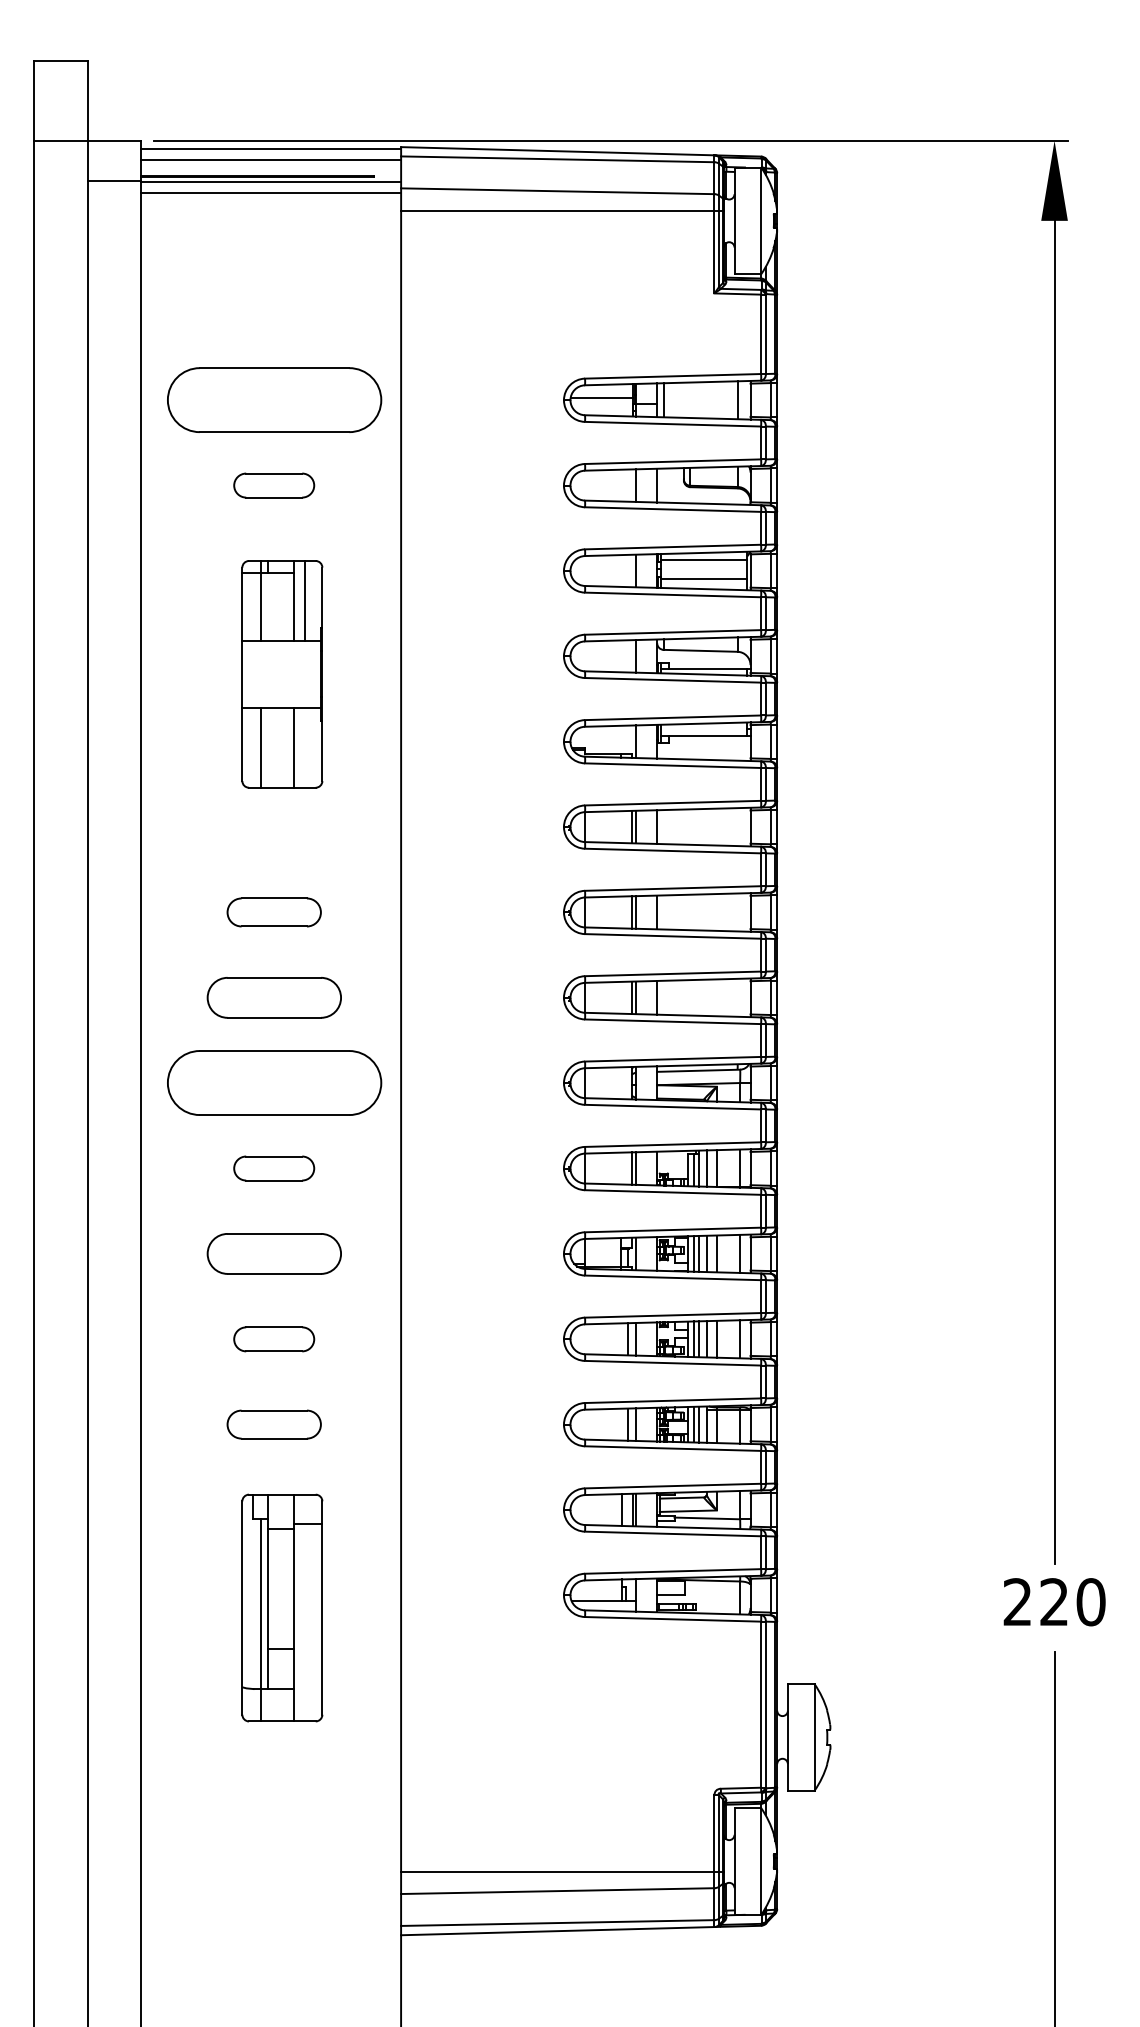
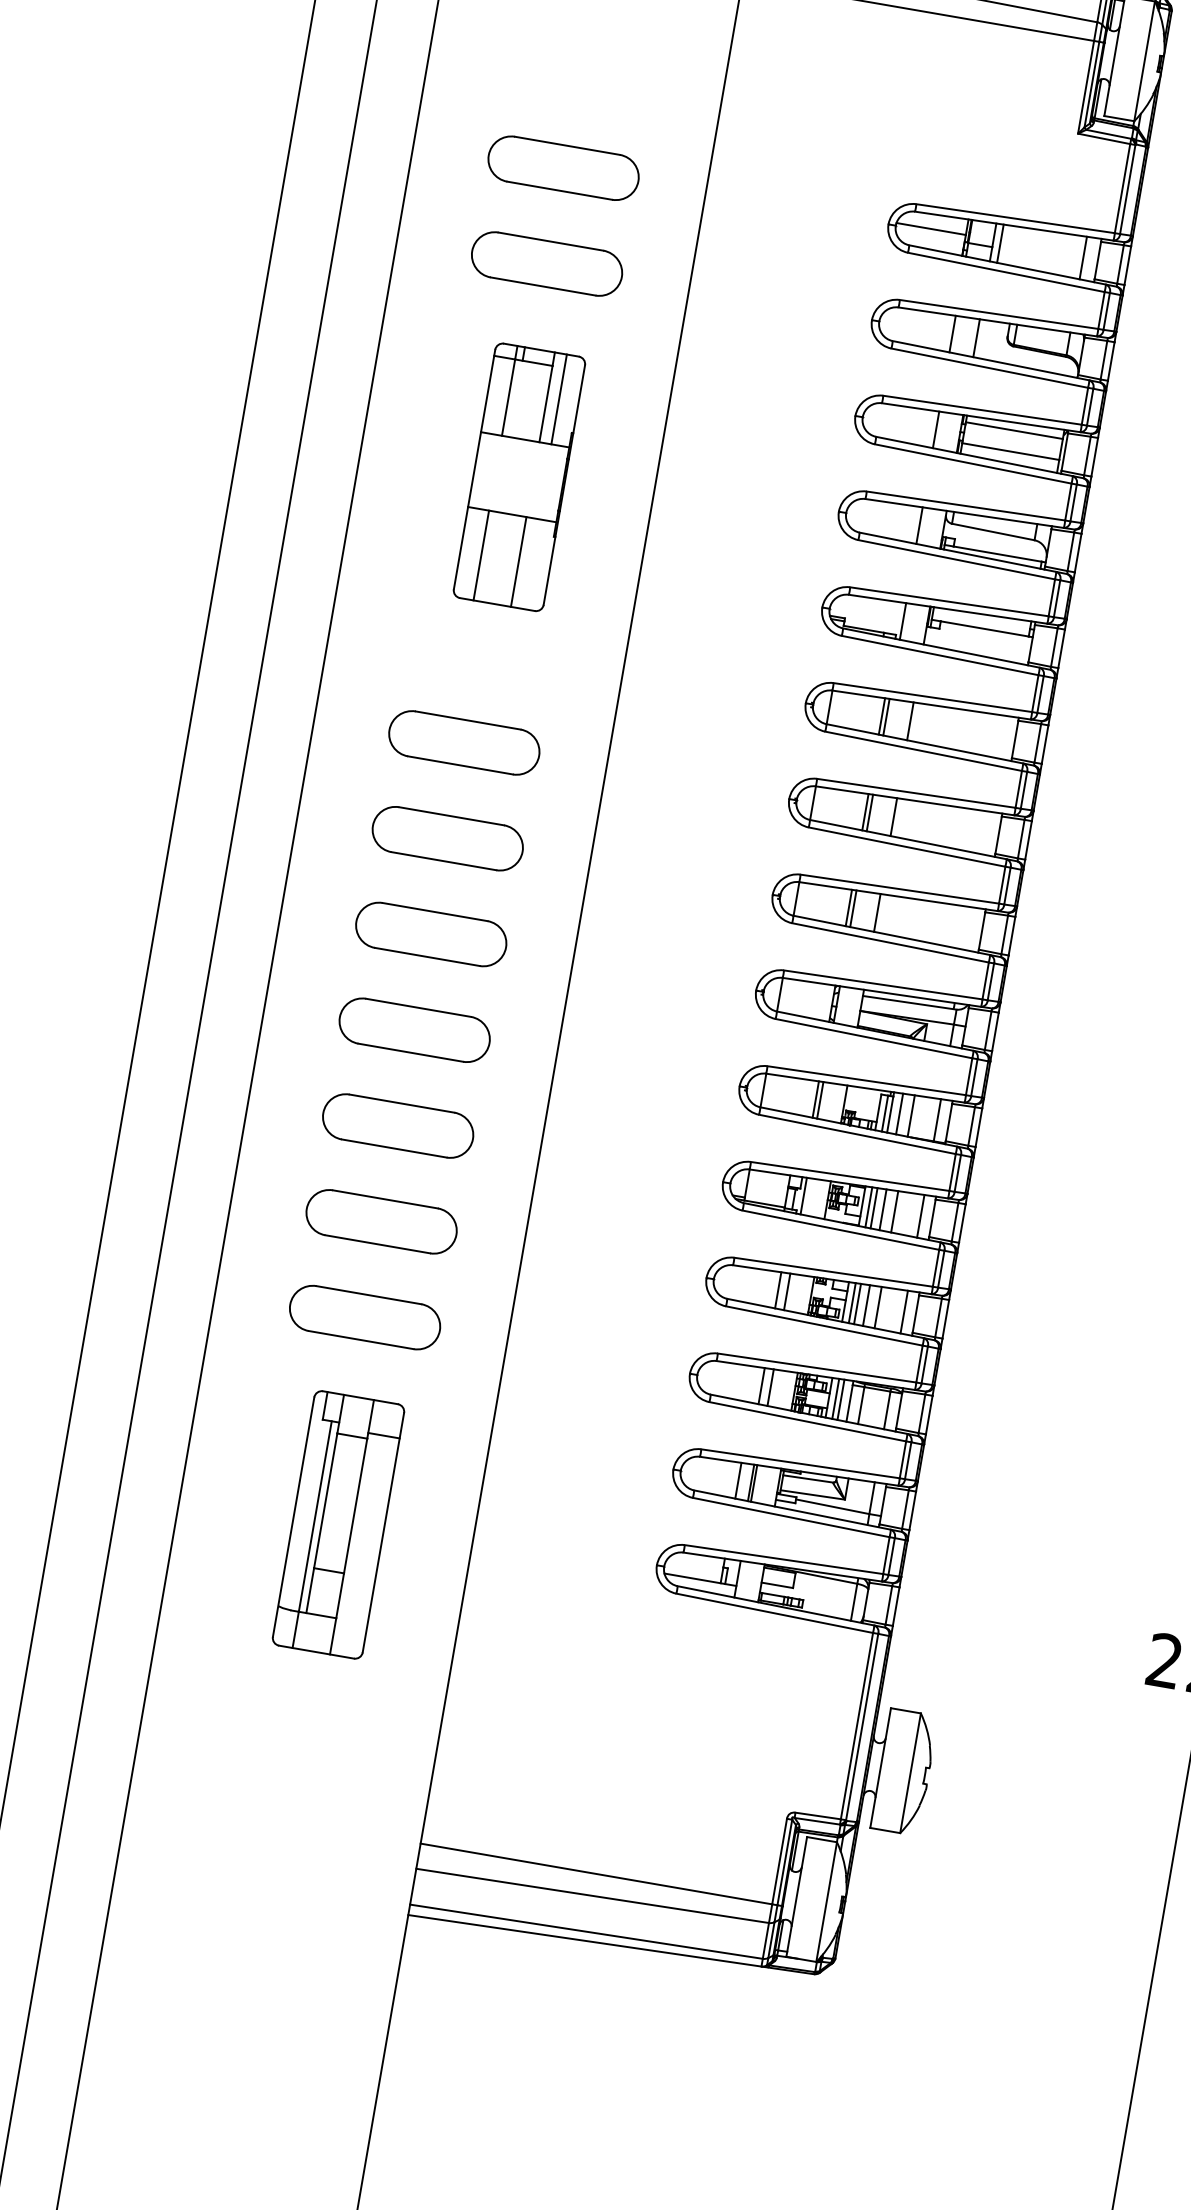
part: (273, 400) -> (562, 168), size x0.62
part: (273, 485) -> (546, 263), size x1.67
part: (273, 912) -> (463, 742), size x1.43
part: (273, 1083) -> (430, 934), size x0.62
part: (273, 1168) -> (413, 1030), size x1.67
part: (273, 1339) -> (380, 1221), size x1.67
part: (273, 1424) -> (364, 1317), size x1.43

